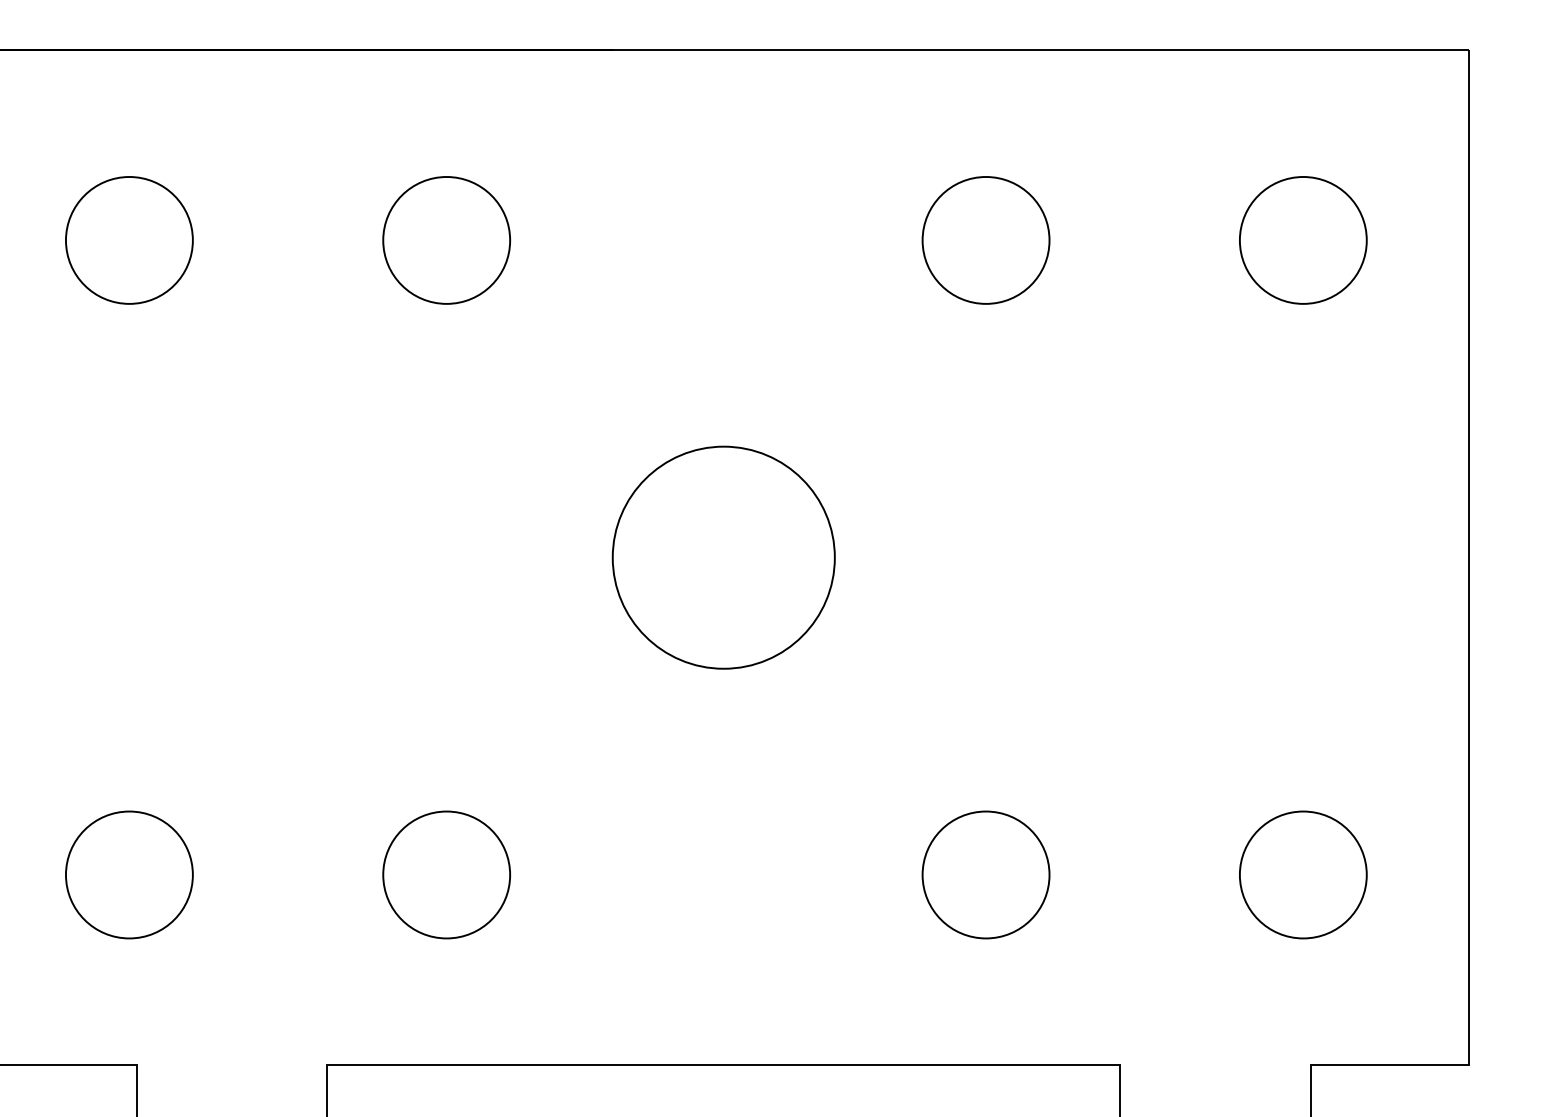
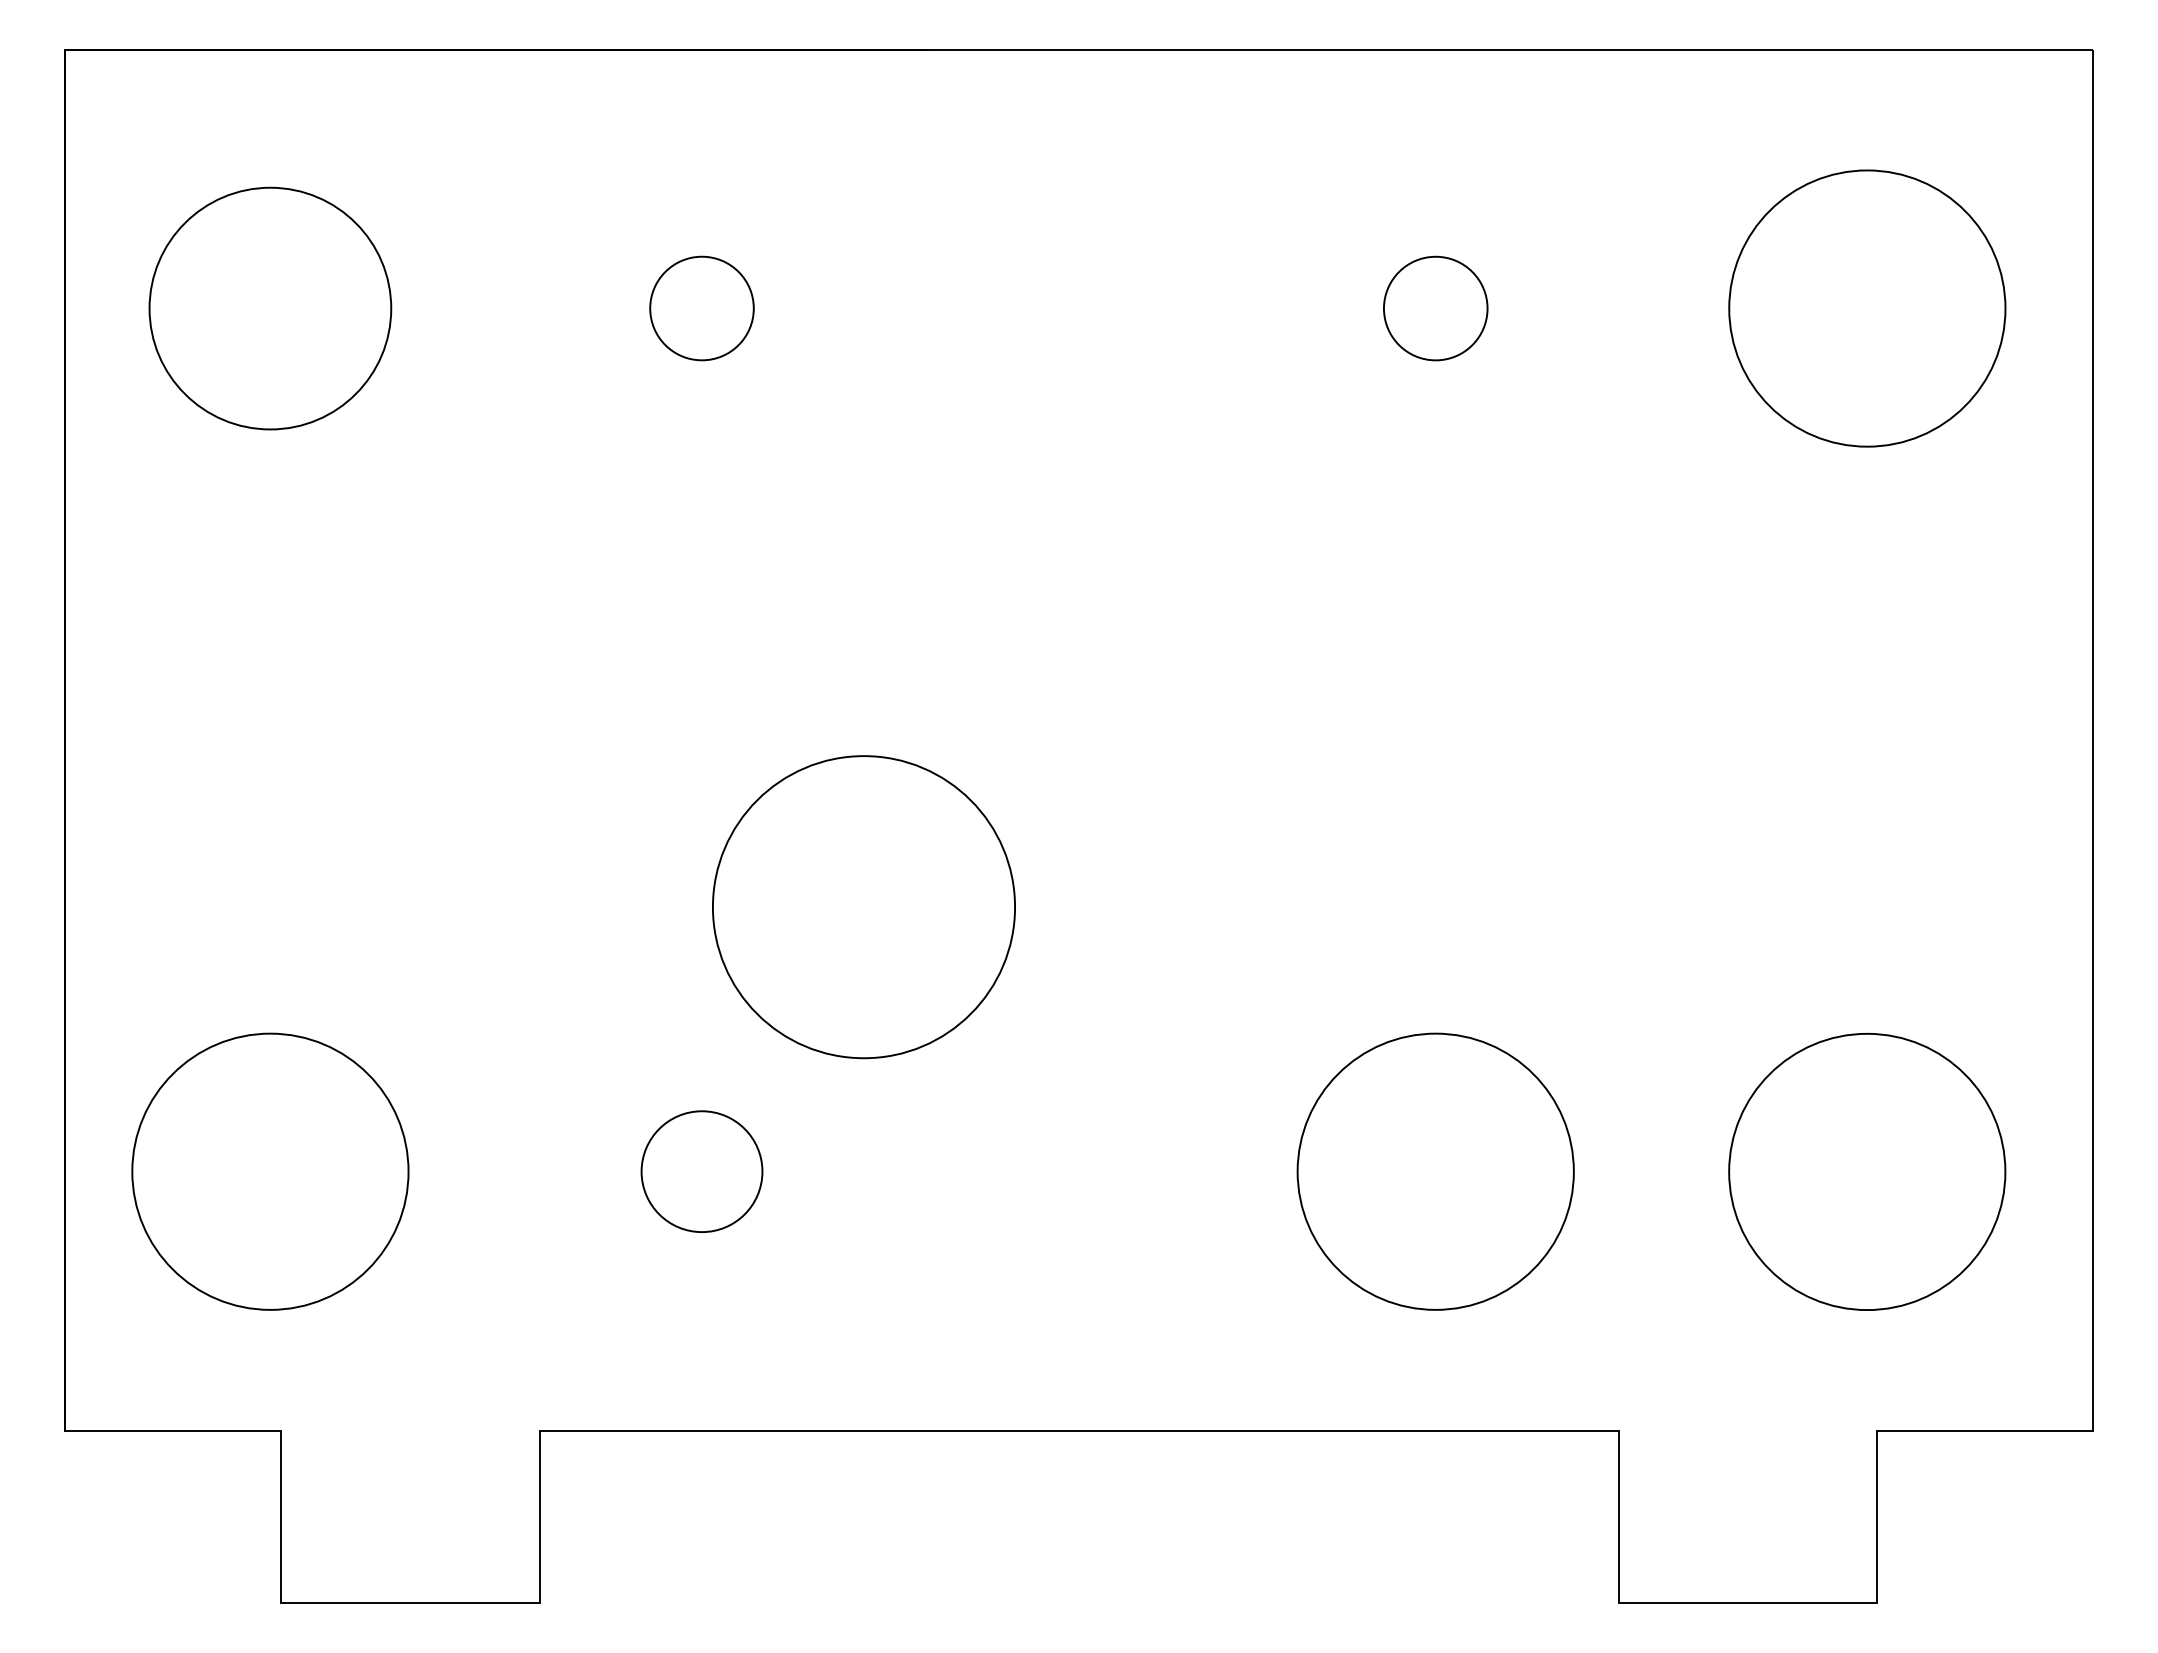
circle: (129, 240) -> (270, 308), size x1.4
circle: (446, 240) -> (701, 308), size x0.6
circle: (985, 240) -> (1435, 308), size x0.6
circle: (1303, 240) -> (1867, 308), size x1.6
circle: (723, 557) -> (863, 907), moved
circle: (129, 874) -> (270, 1171), size x1.6
circle: (446, 874) -> (701, 1171), size x0.7
circle: (985, 874) -> (1435, 1171), size x1.6
circle: (1303, 874) -> (1867, 1171), size x1.6

